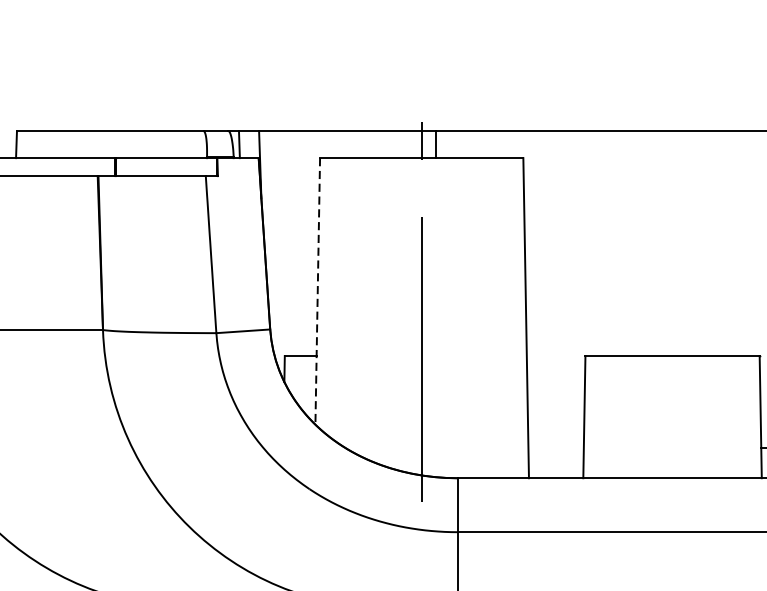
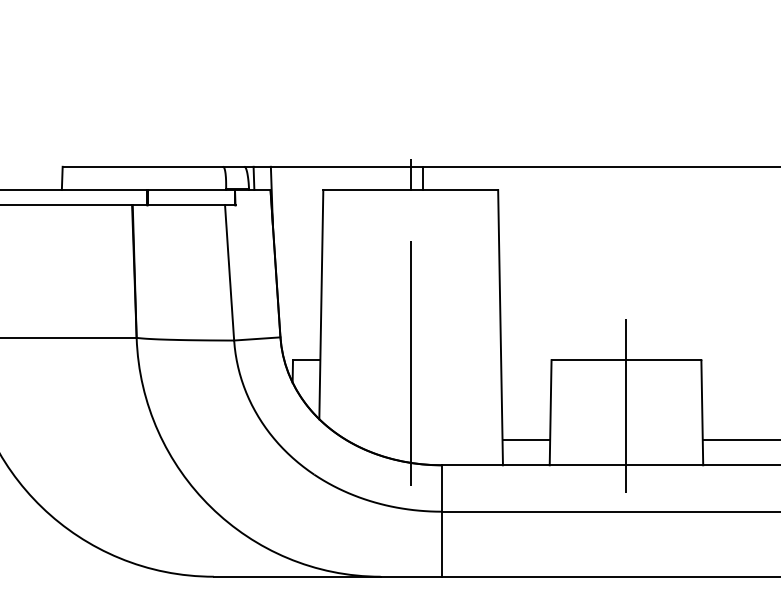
line: (317, 291) -> (321, 304), dashed -> solid
line: (672, 409) -> (626, 406), added
line: (556, 448) -> (526, 439), added

